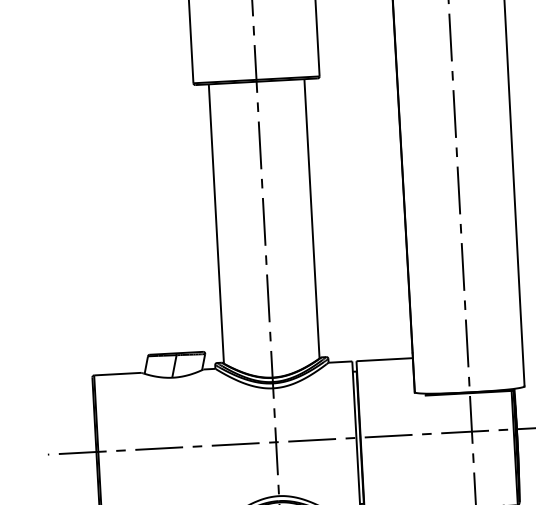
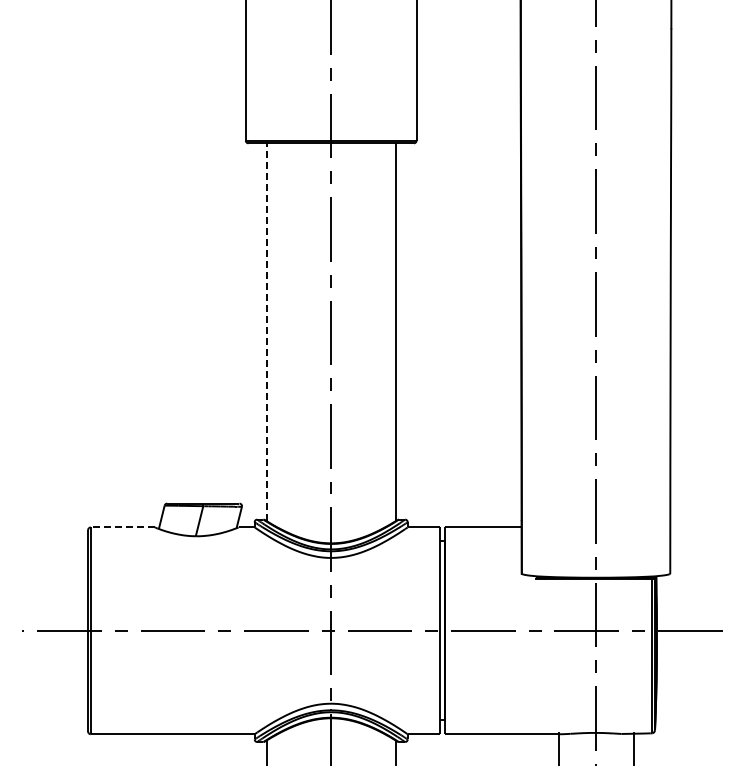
line: (216, 224) -> (266, 332), solid -> dashed
line: (117, 374) -> (122, 527), solid -> dashed

